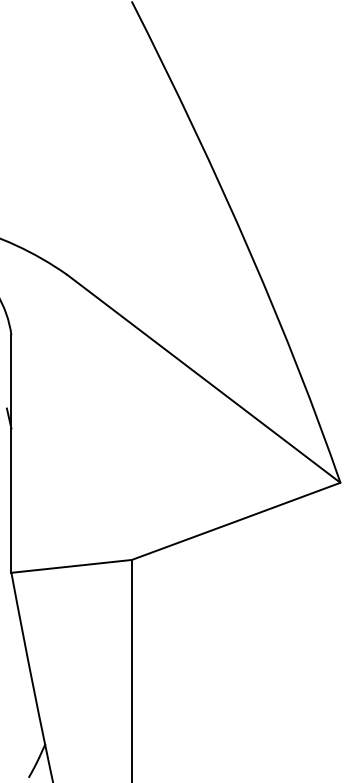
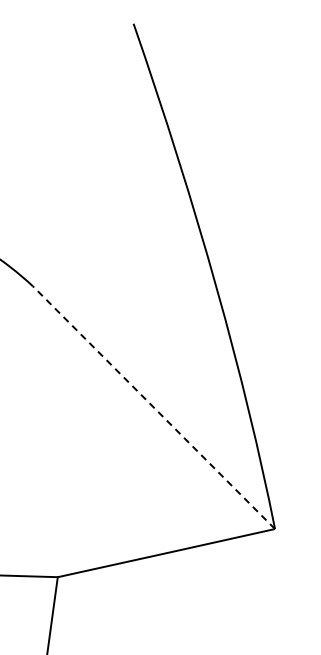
line: (203, 378) -> (153, 407), solid -> dashed

